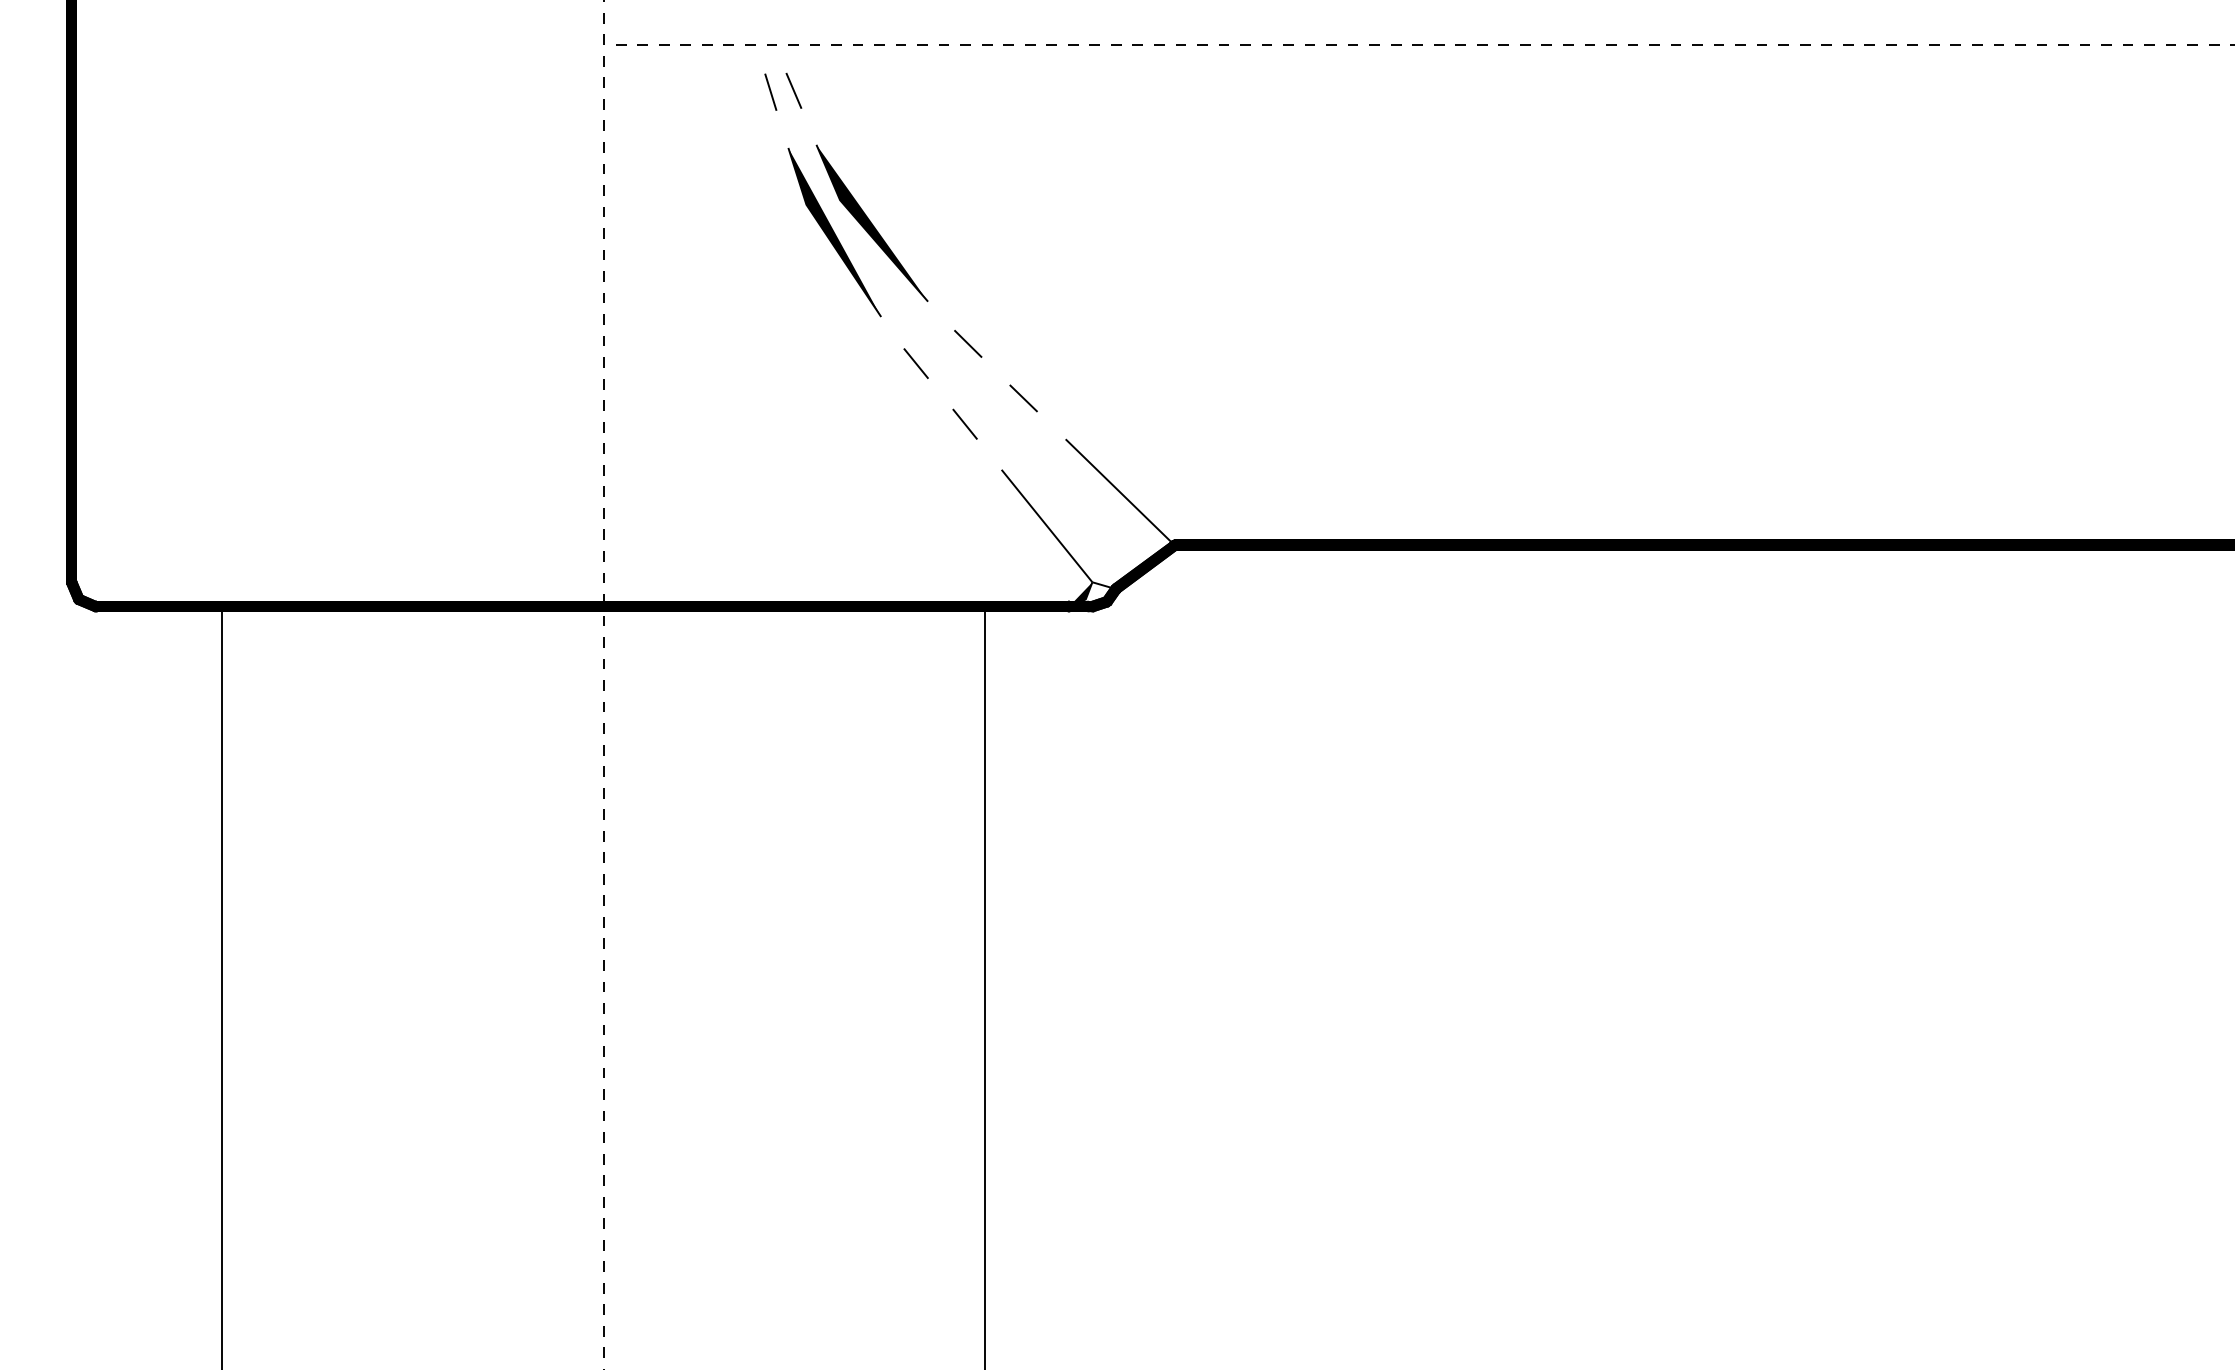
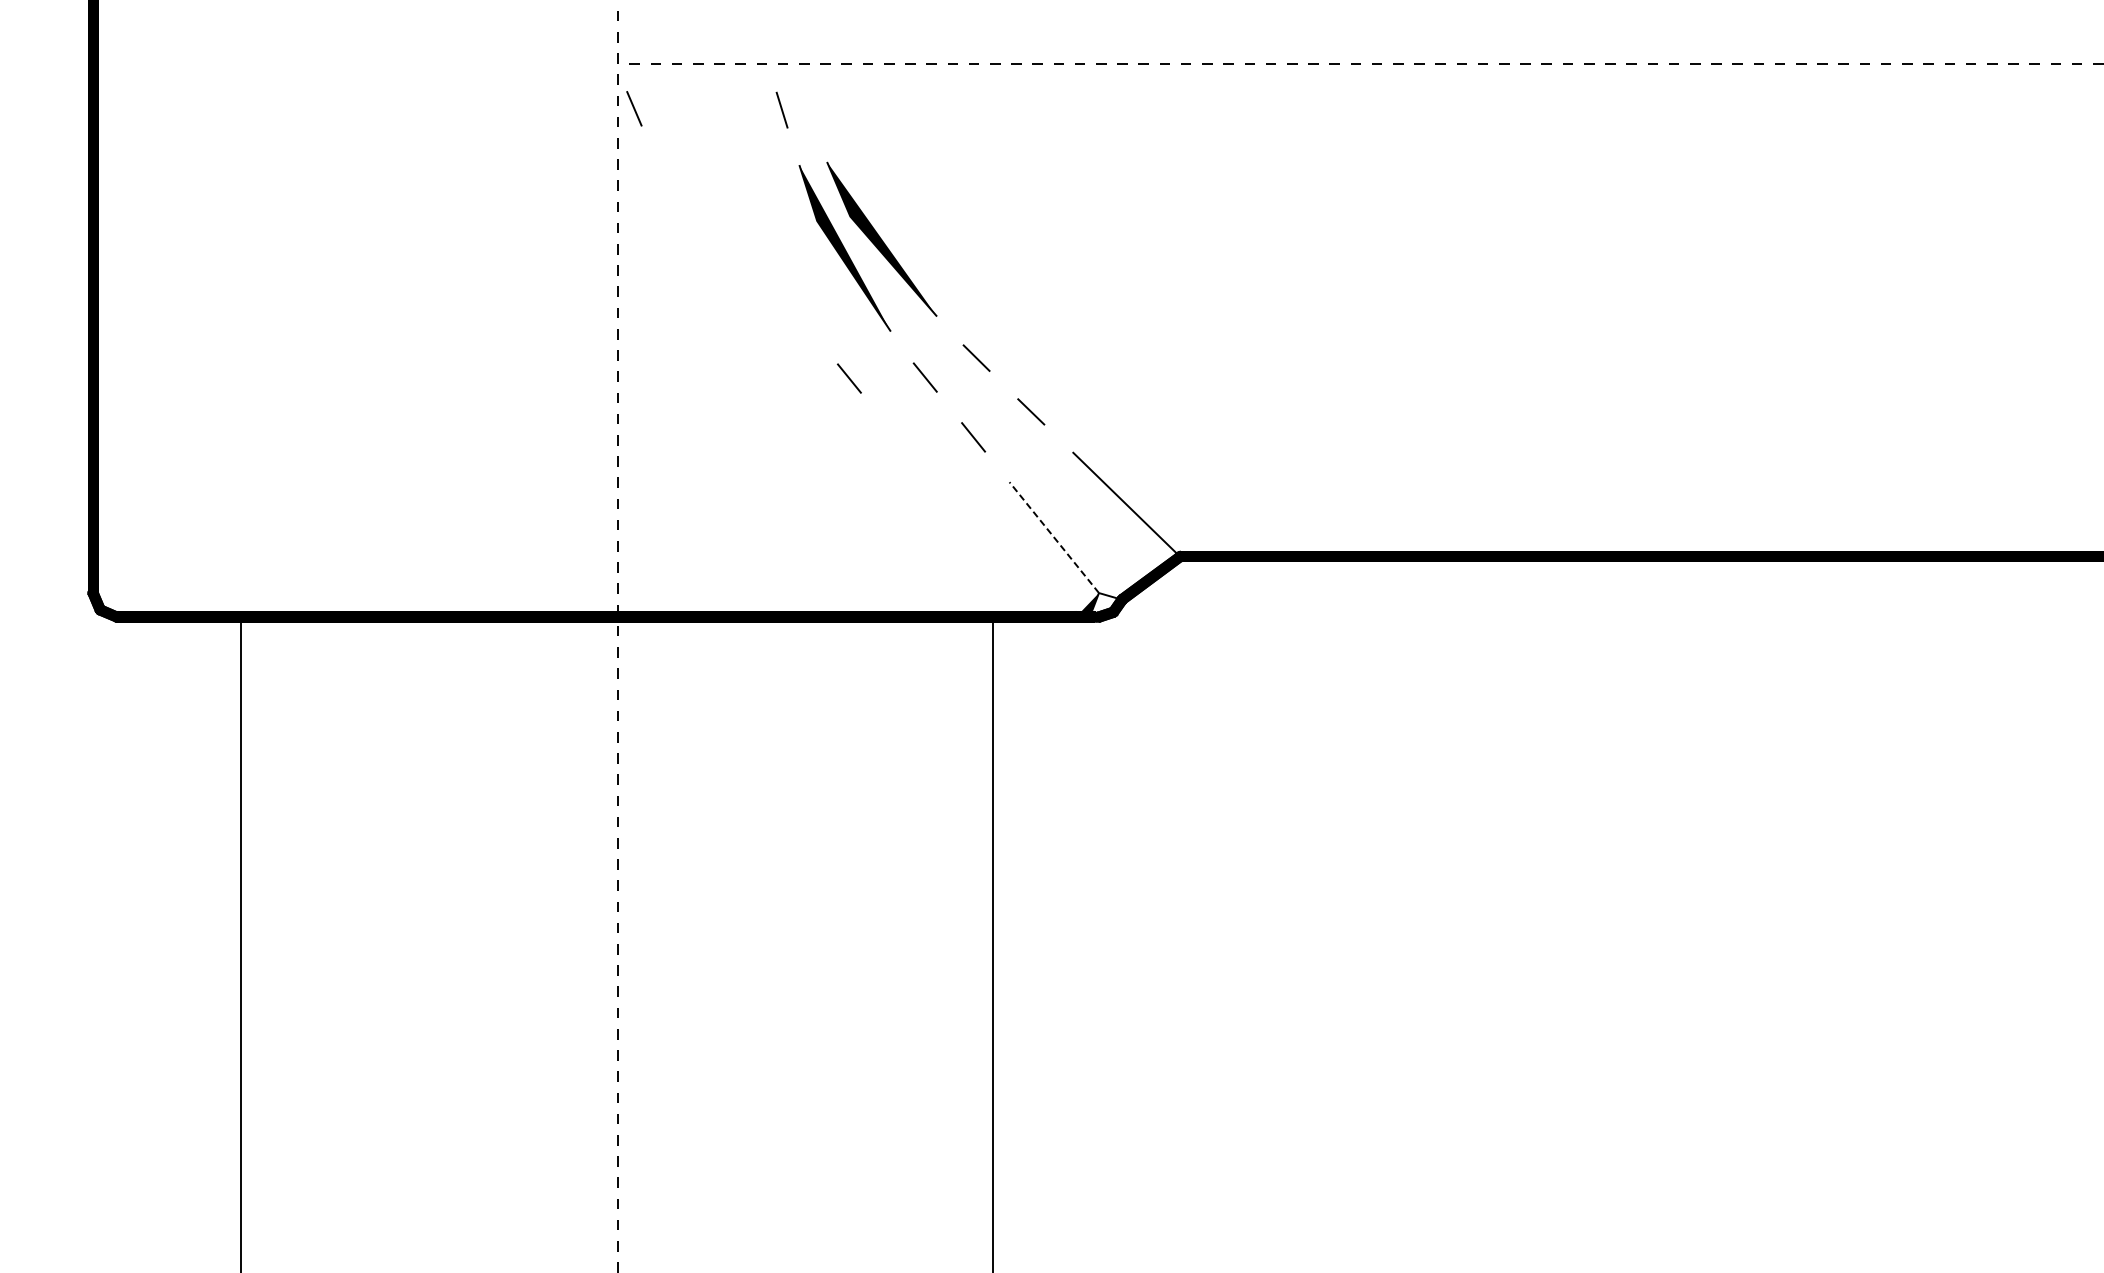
line: (793, 90) -> (633, 108), moved
line: (838, 364) -> (848, 378), added
line: (1046, 525) -> (1053, 537), solid -> dashed

